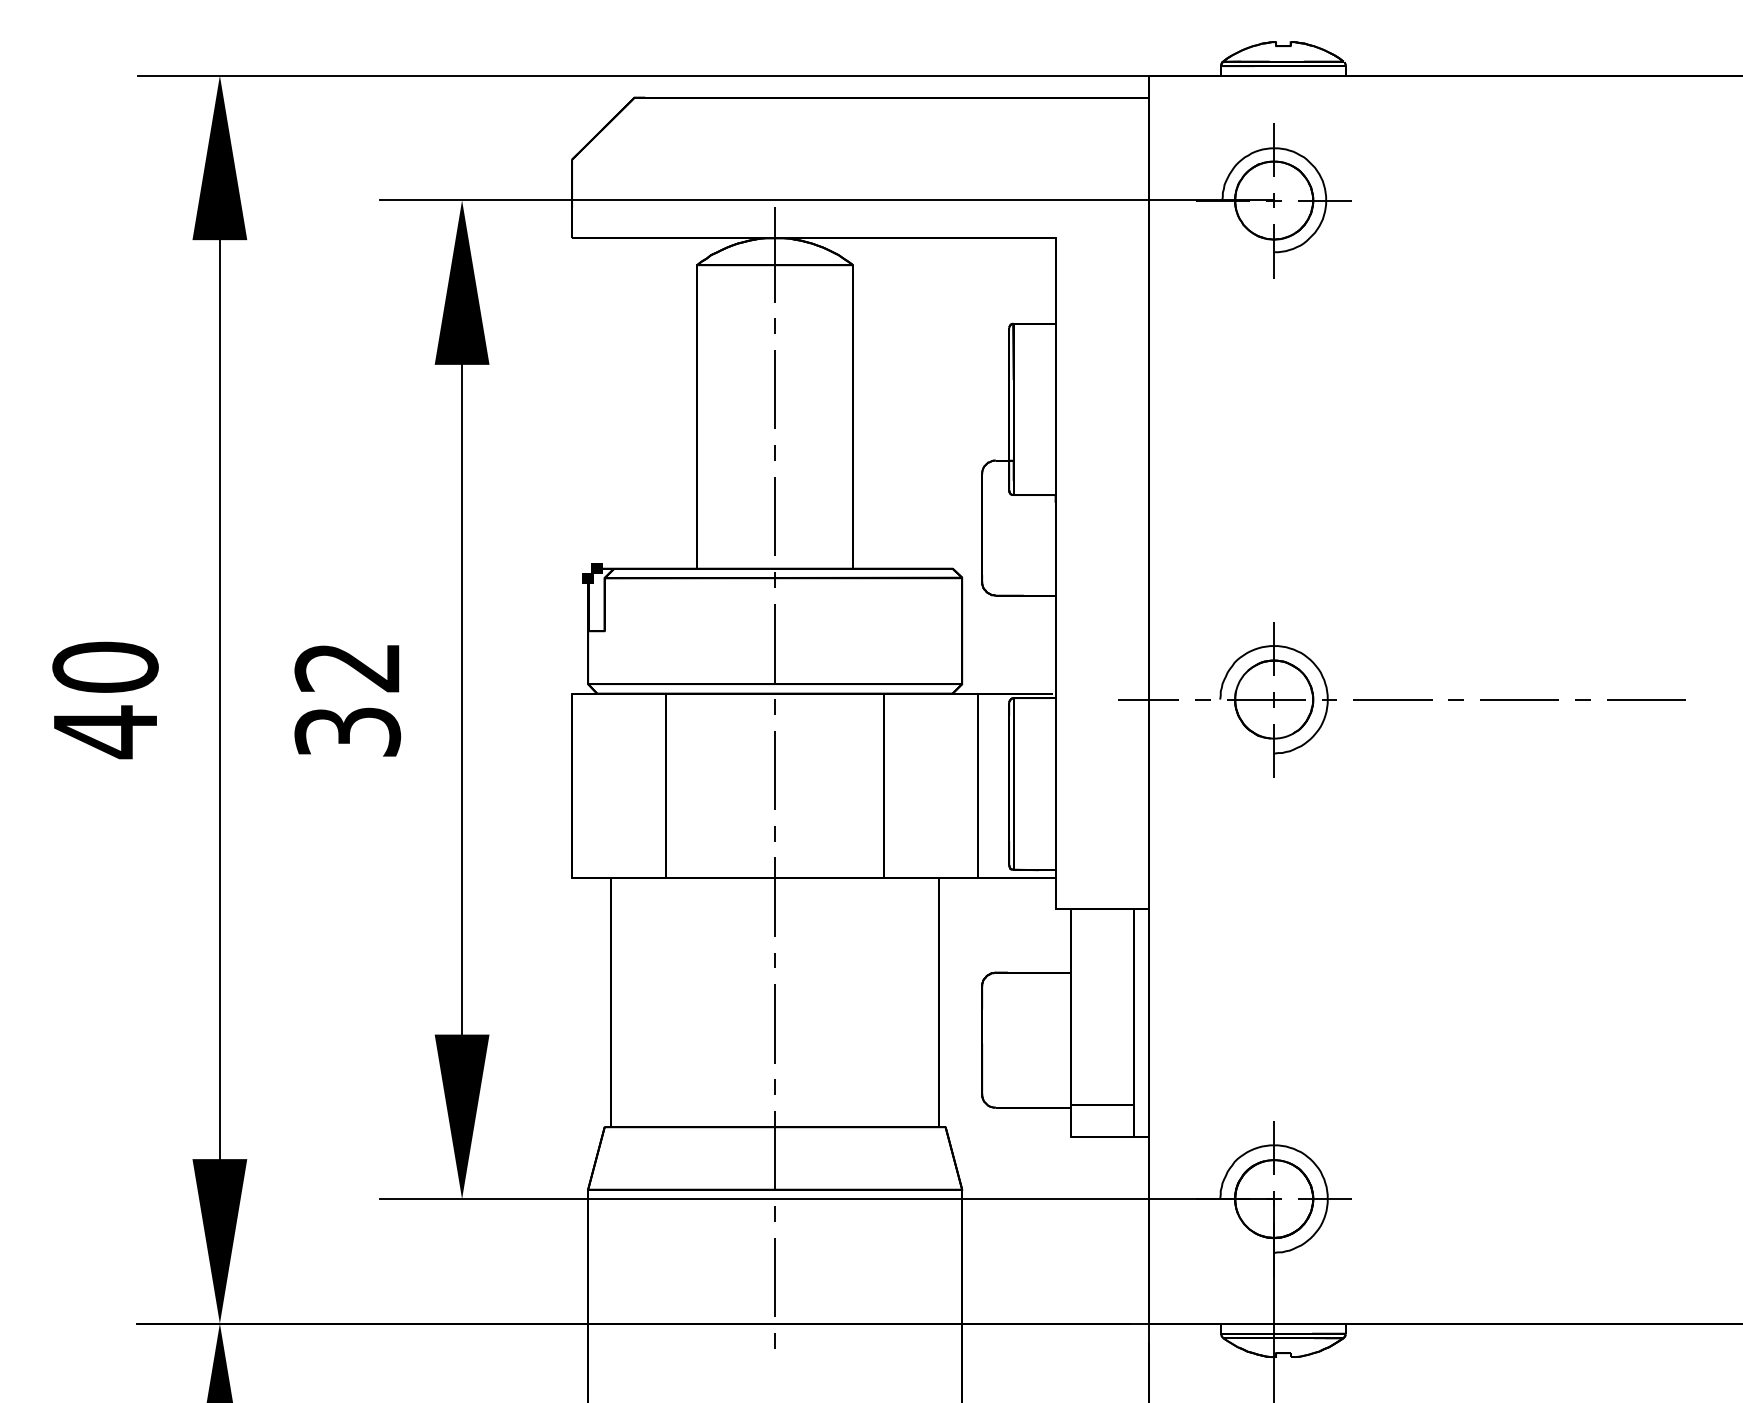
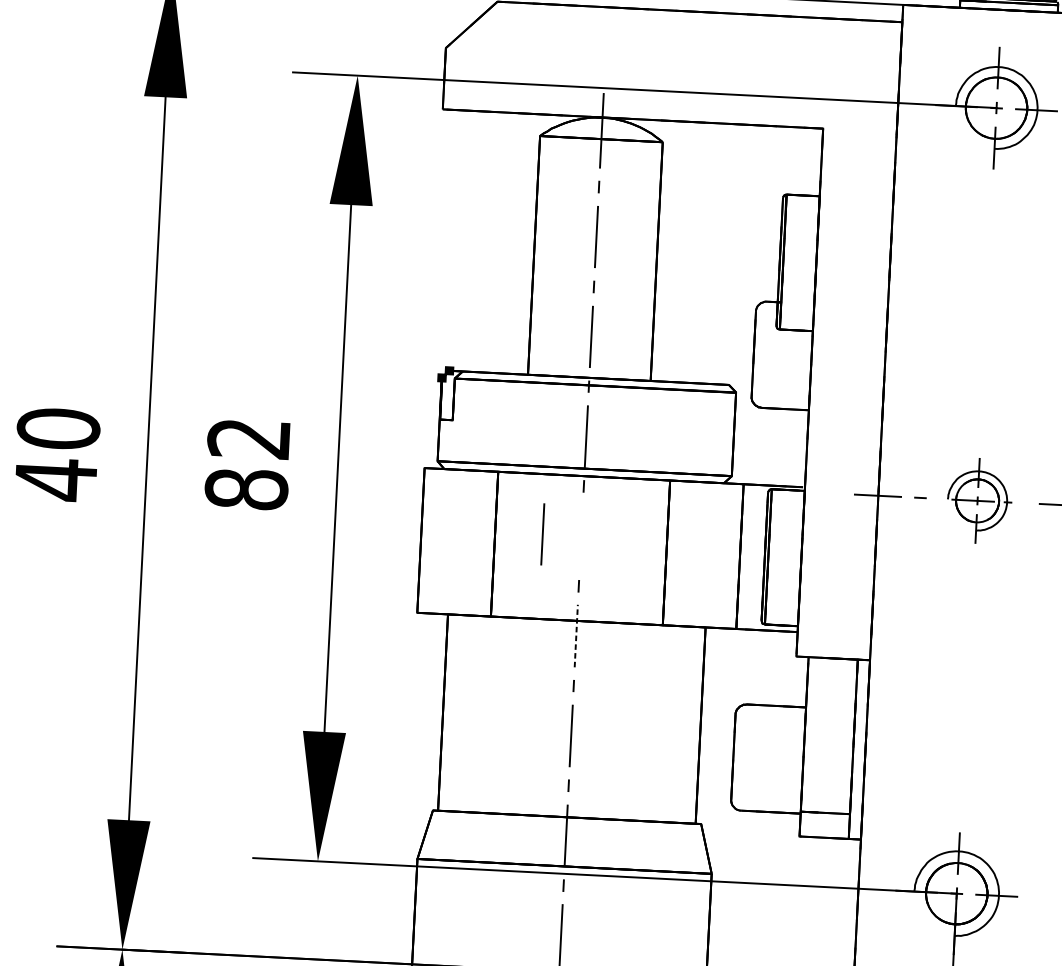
part: (1277, 699) -> (979, 500), size x0.7
text: (347, 731) -> (246, 488), 32 -> 82
line: (774, 770) -> (542, 534), moved
line: (775, 896) -> (576, 635), solid -> dashed

